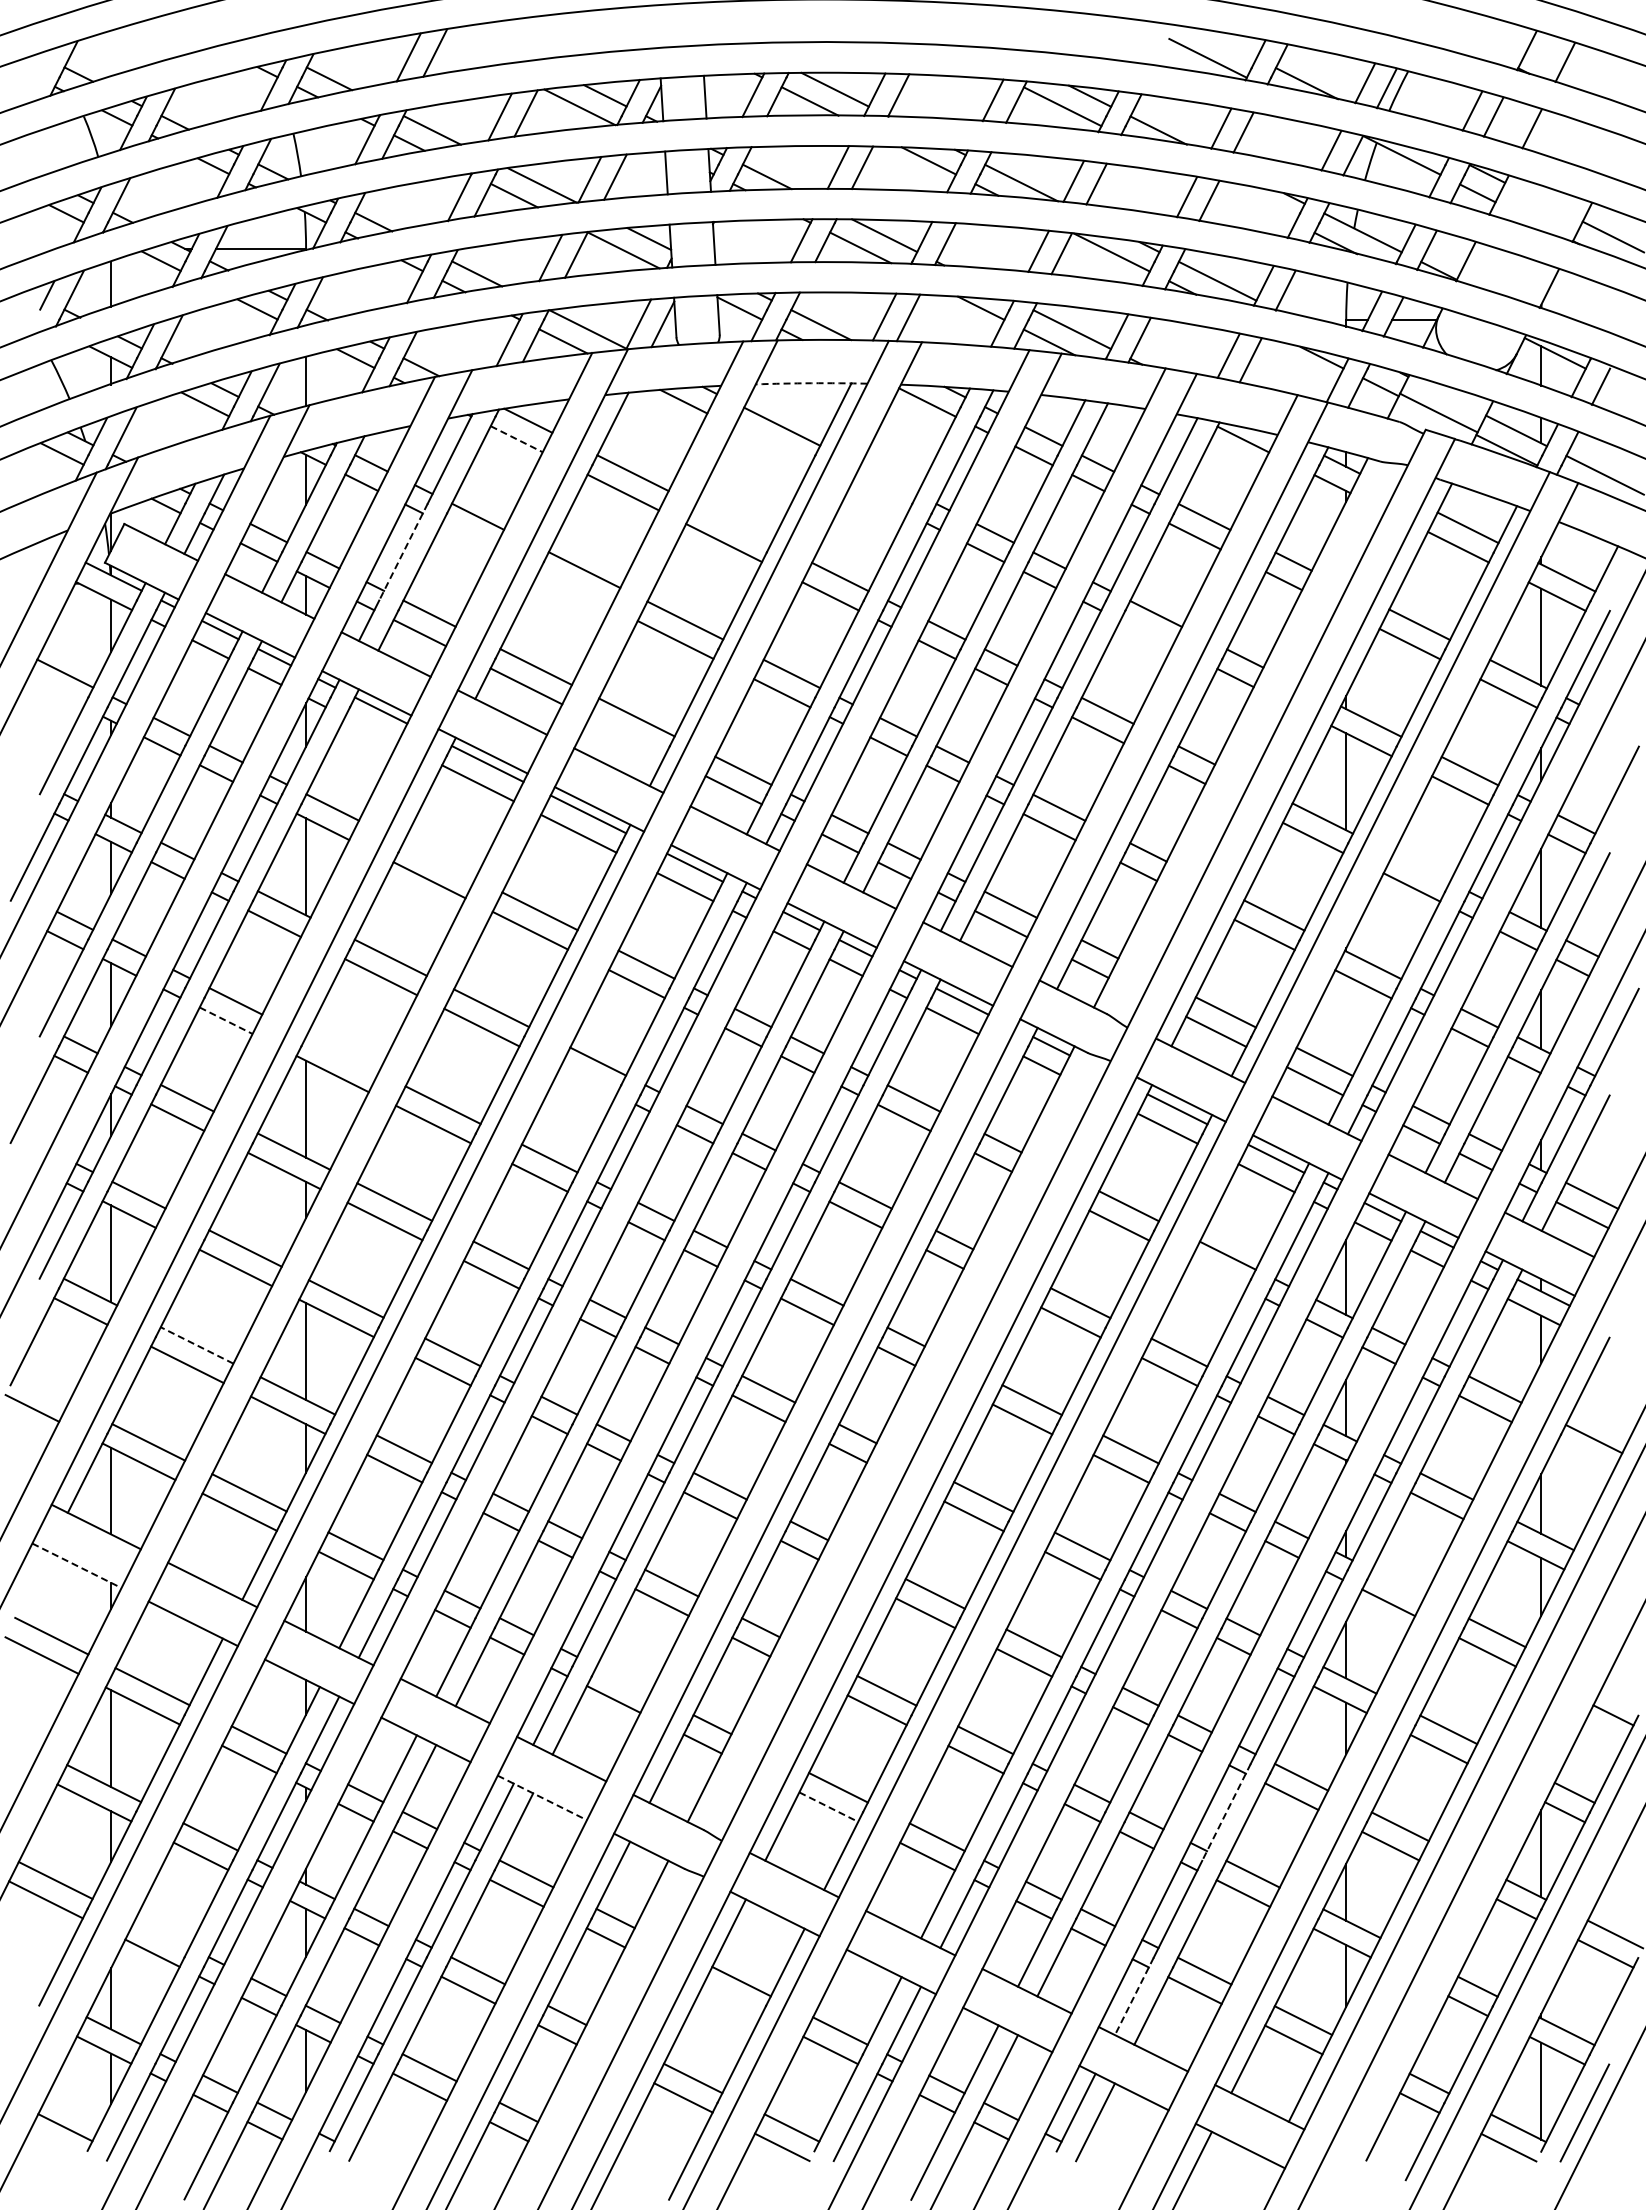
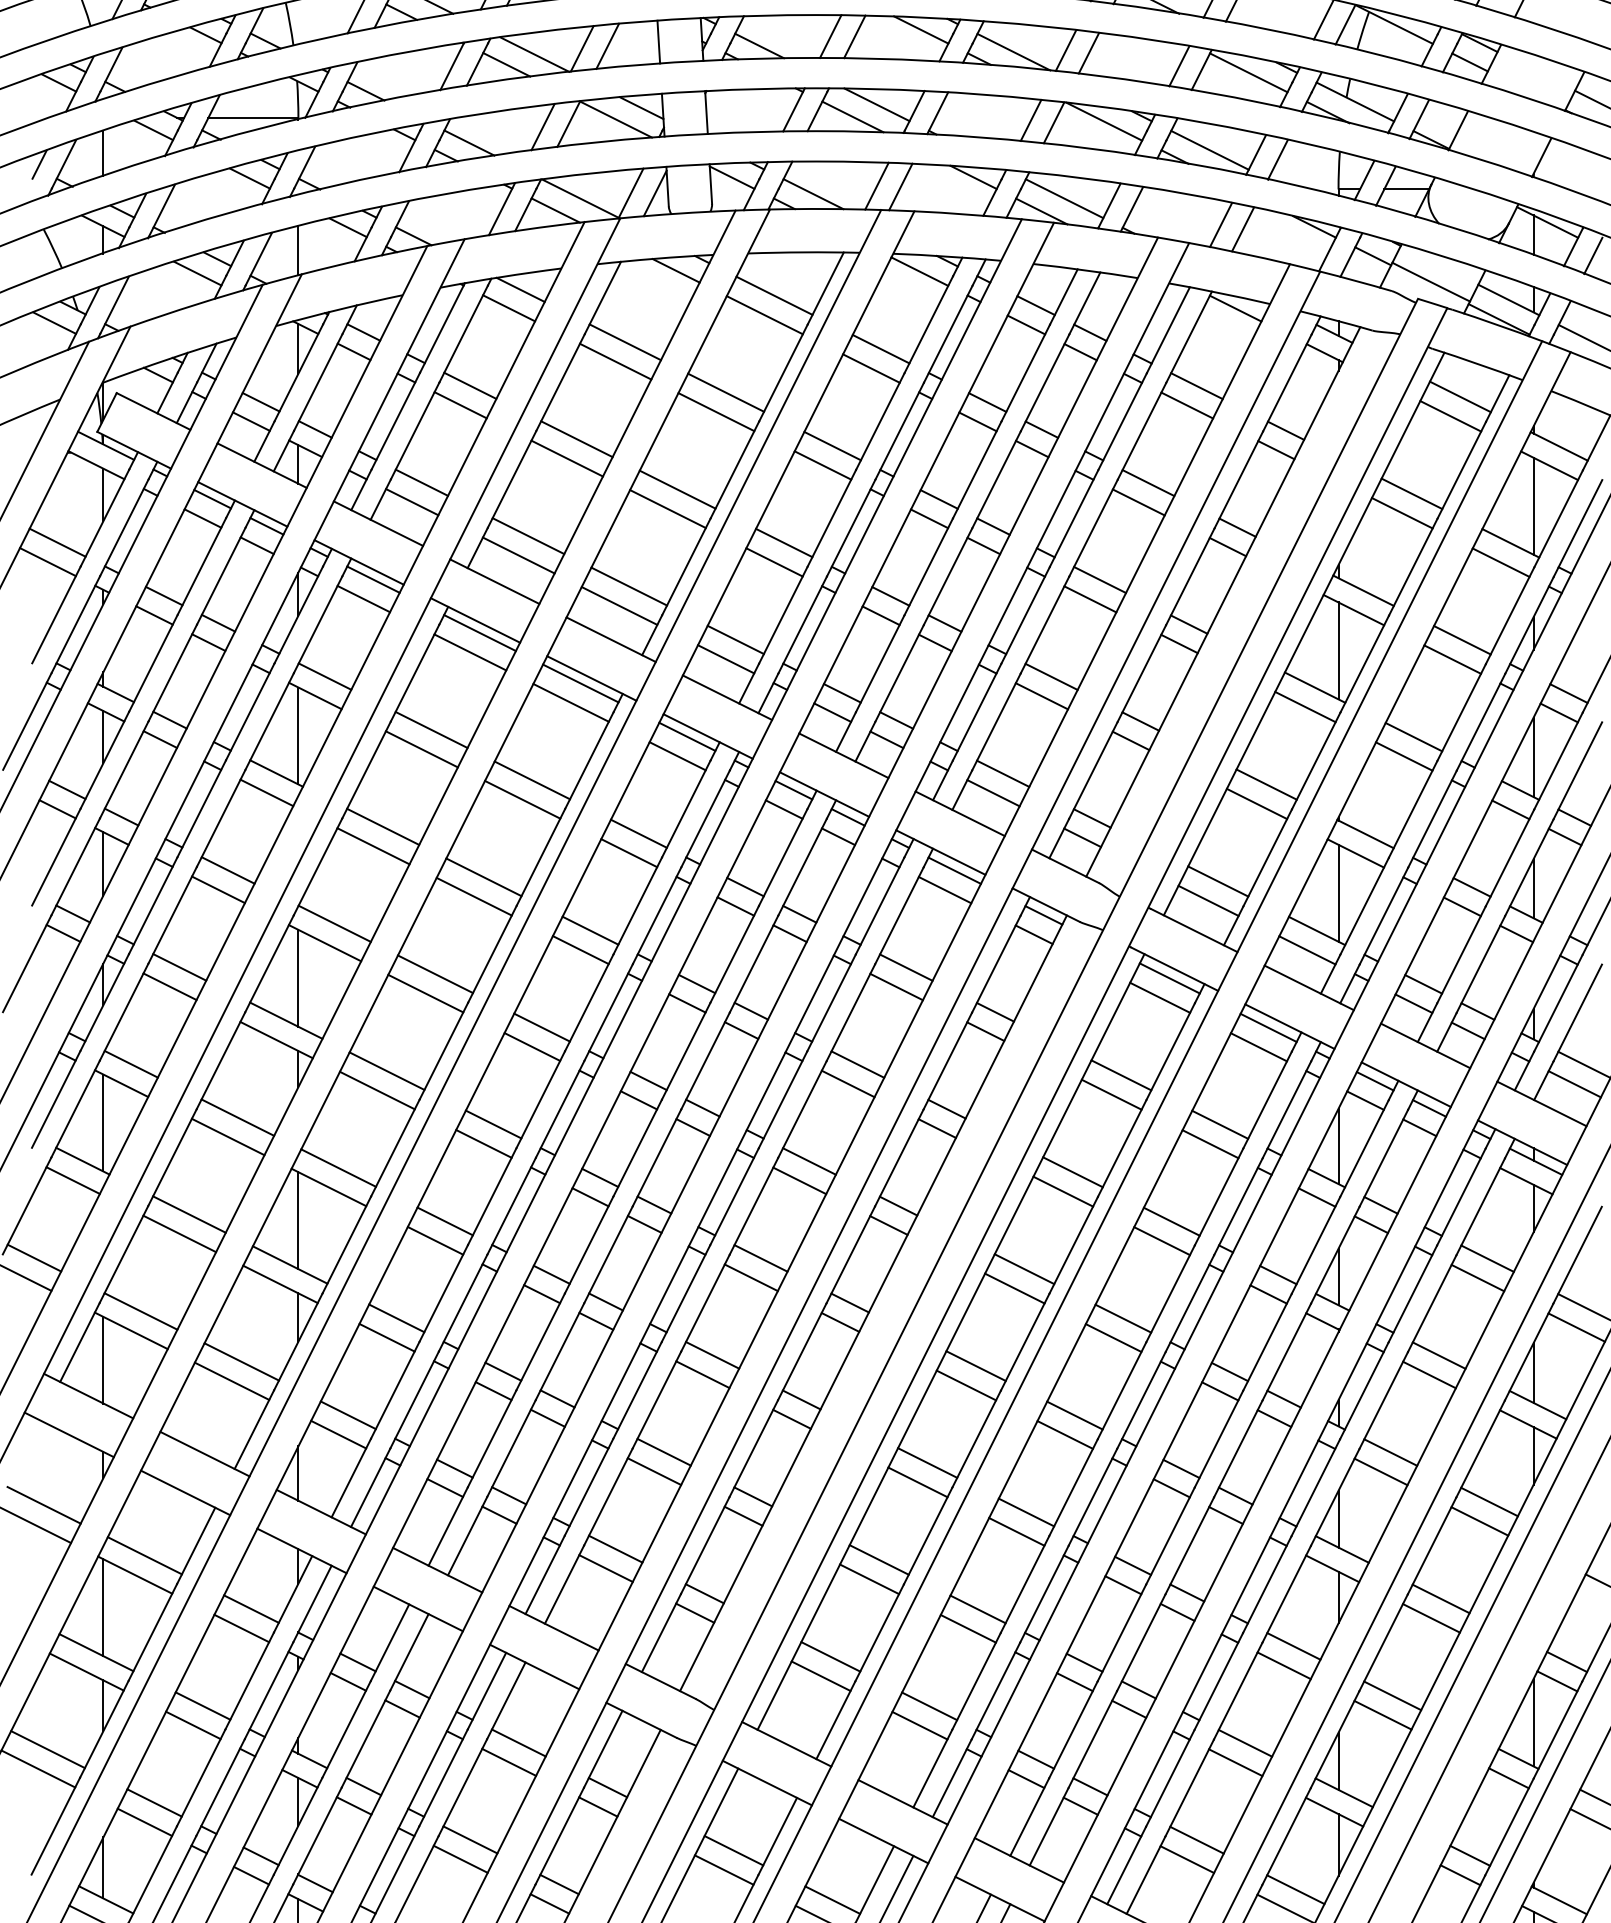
line: (1256, 203) -> (1248, 72), added
arc: (811, 383) -> (803, 252), dashed -> solid
line: (517, 439) -> (509, 308), dashed -> solid
line: (772, 446) -> (764, 315), added
line: (888, 479) -> (880, 348), added
line: (878, 499) -> (870, 368), added
line: (733, 523) -> (725, 392), added
line: (468, 536) -> (460, 405), added
line: (403, 552) -> (395, 421), dashed -> solid
line: (574, 589) -> (566, 458), added
line: (1146, 633) -> (1138, 502), added
line: (55, 693) -> (47, 562), added
line: (371, 729) -> (363, 598), added
line: (627, 736) -> (619, 605), added
line: (439, 860) -> (431, 729), added
line: (1421, 867) -> (1413, 736), added
line: (226, 1020) -> (218, 889), dashed -> solid
line: (1346, 1023) -> (1338, 892), added
line: (342, 1054) -> (334, 923), added
line: (588, 1080) -> (580, 949), added
line: (1218, 1275) -> (1210, 1144), added
line: (197, 1345) -> (189, 1214), dashed -> solid
line: (41, 1388) -> (33, 1257), added
line: (1584, 1458) -> (1576, 1327), added
line: (76, 1565) -> (68, 1434), dashed -> solid
line: (1397, 1583) -> (1389, 1452), added
line: (623, 1679) -> (615, 1548), added
line: (542, 1797) -> (534, 1666), dashed -> solid
line: (828, 1807) -> (820, 1676), dashed -> solid
line: (1226, 1812) -> (1218, 1681), dashed -> solid
line: (162, 1933) -> (154, 1802), added
line: (1134, 1996) -> (1126, 1865), dashed -> solid
line: (731, 2000) -> (723, 1869), added

